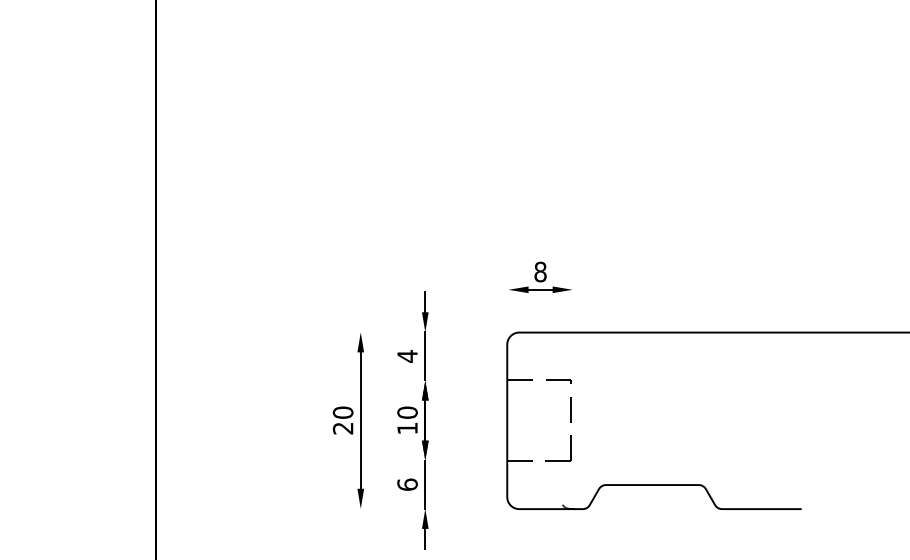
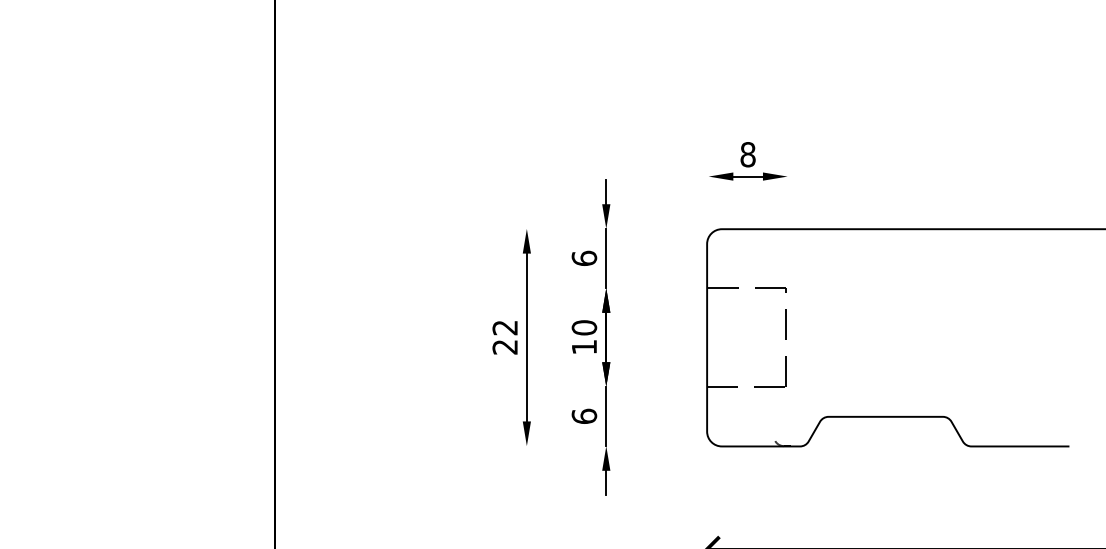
text: (407, 356) -> (584, 258), 4 -> 6
text: (342, 412) -> (504, 327), 20 -> 22

